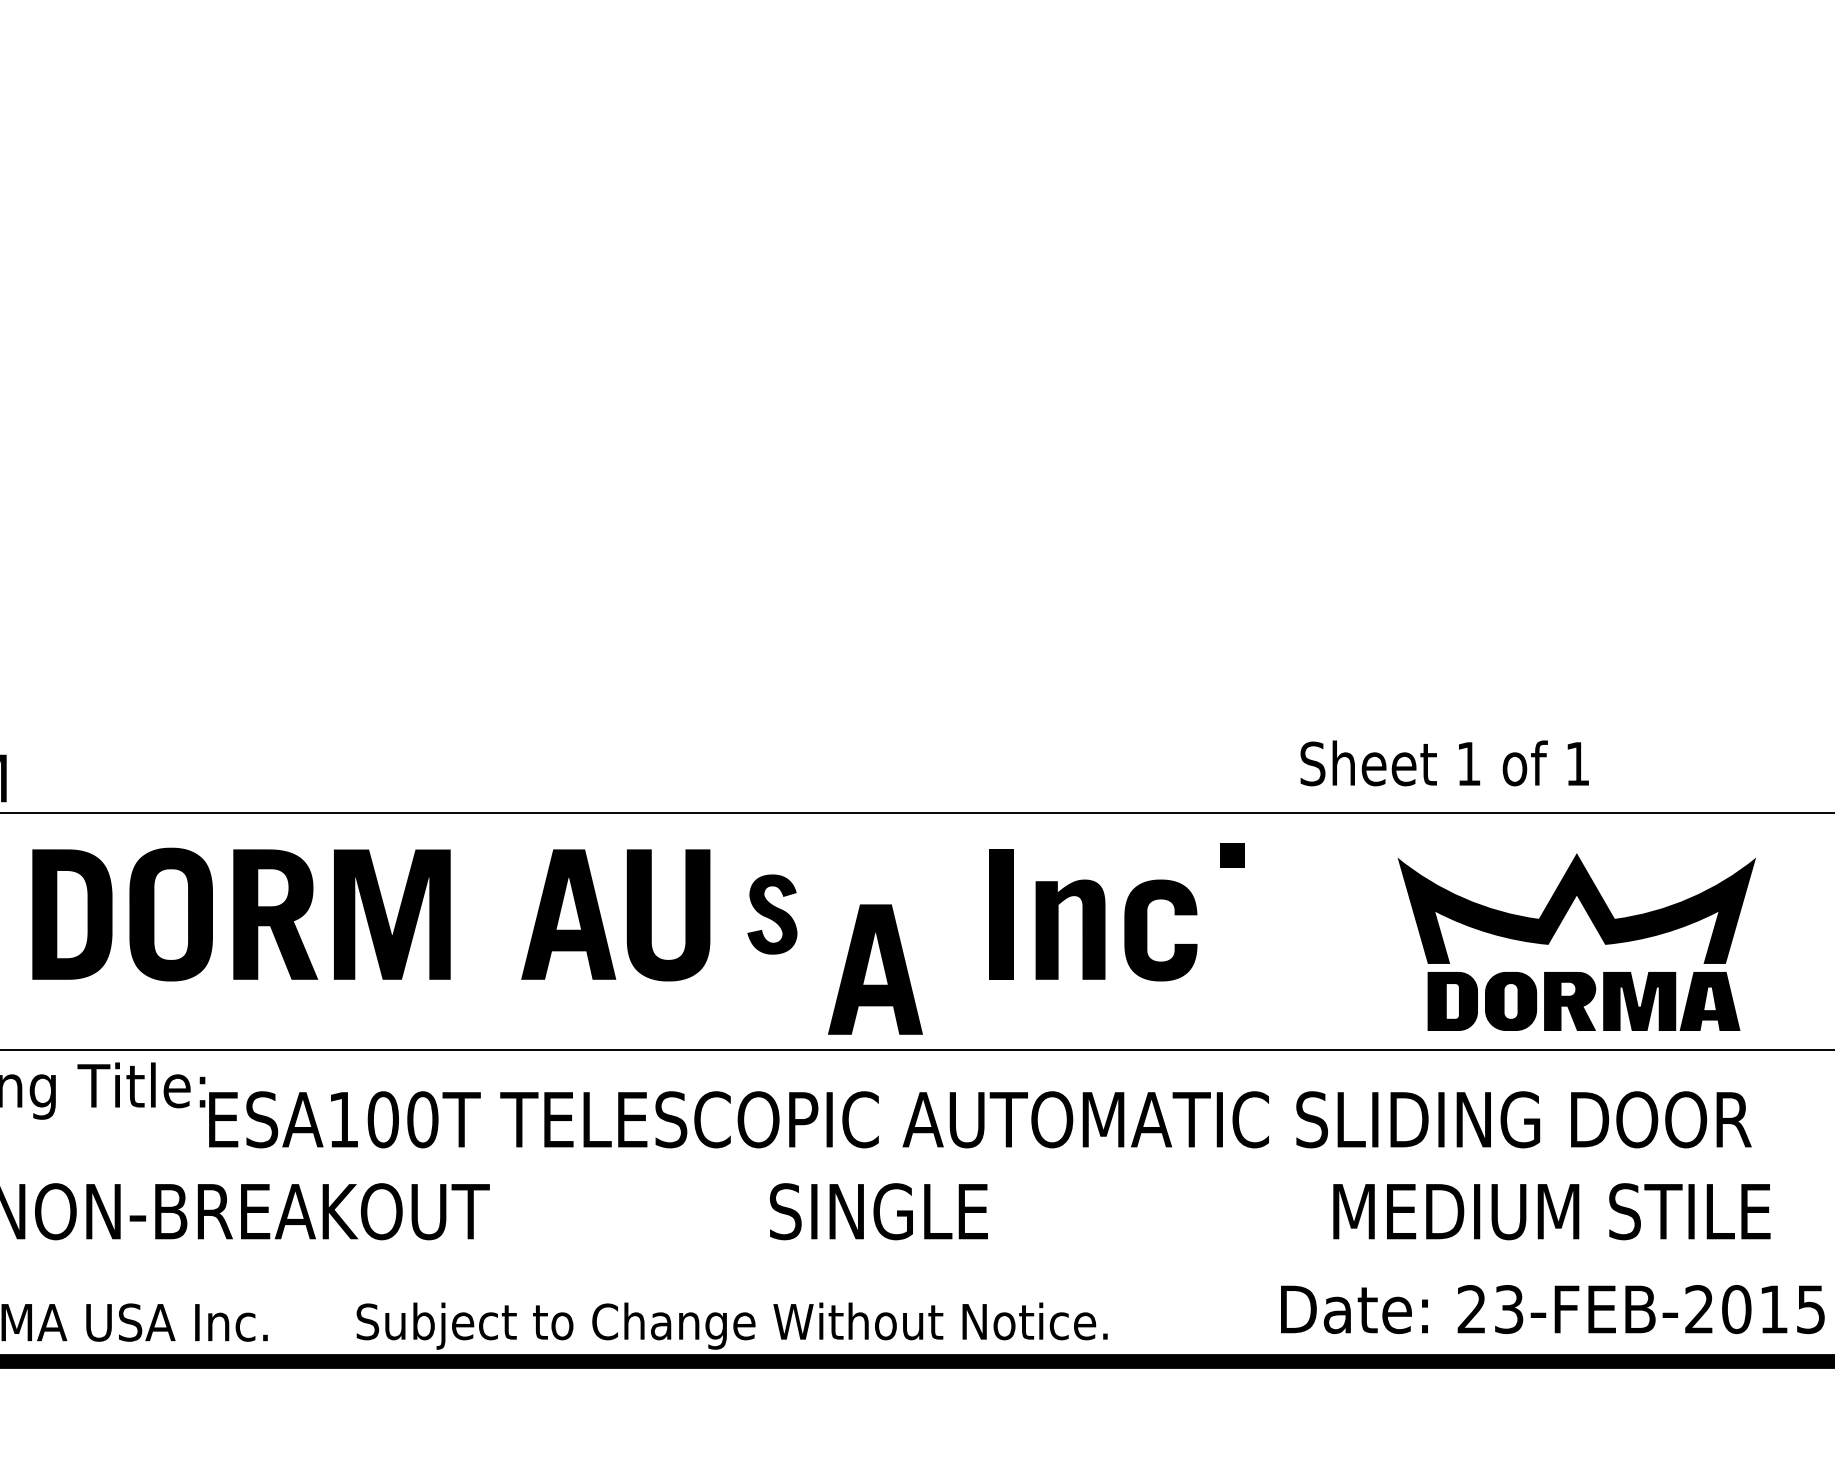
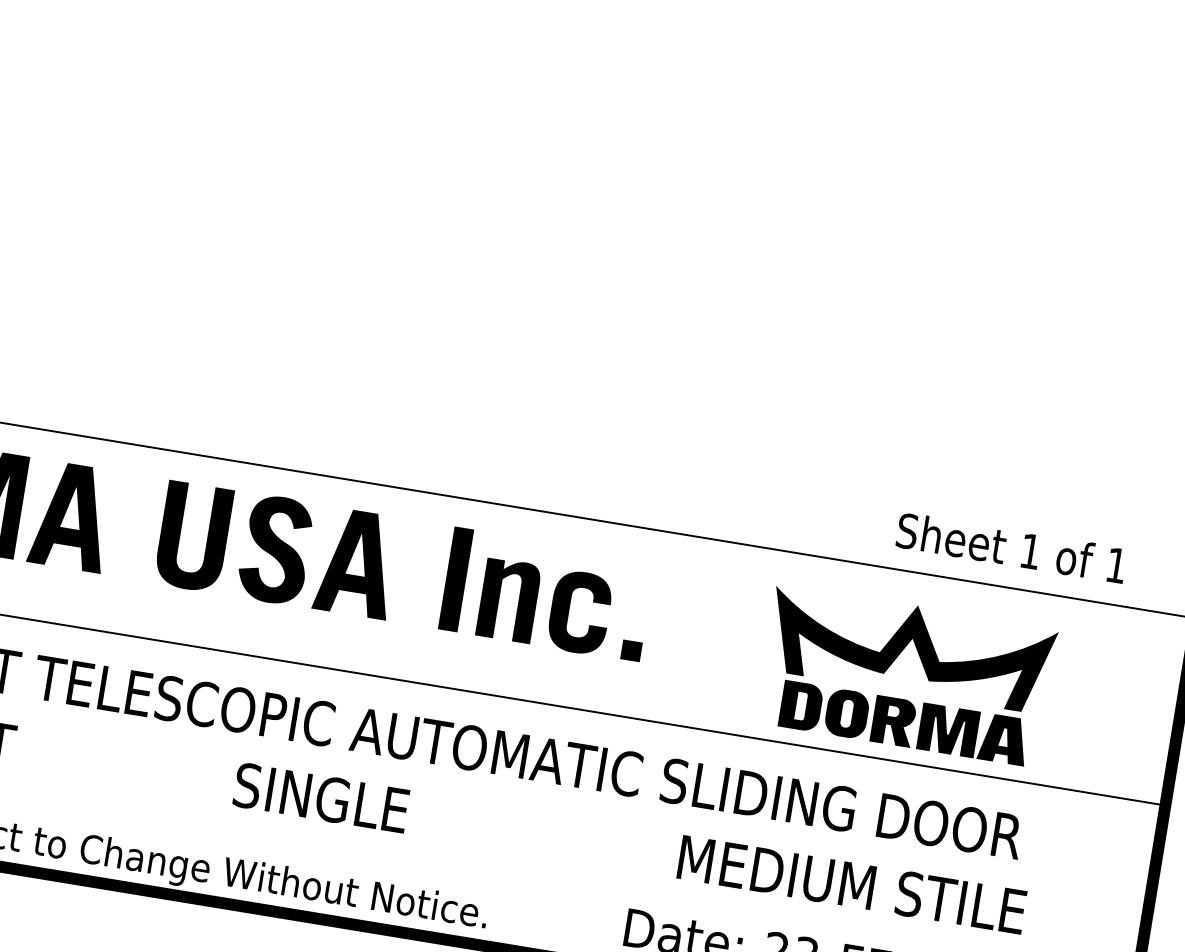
text: (1444, 763) -> (1011, 548), moved
part: (1232, 855) -> (631, 651), moved
part: (568, 914) -> (71, 516), moved
part: (772, 914) -> (275, 549), size x1.67
part: (875, 969) -> (357, 563), moved

